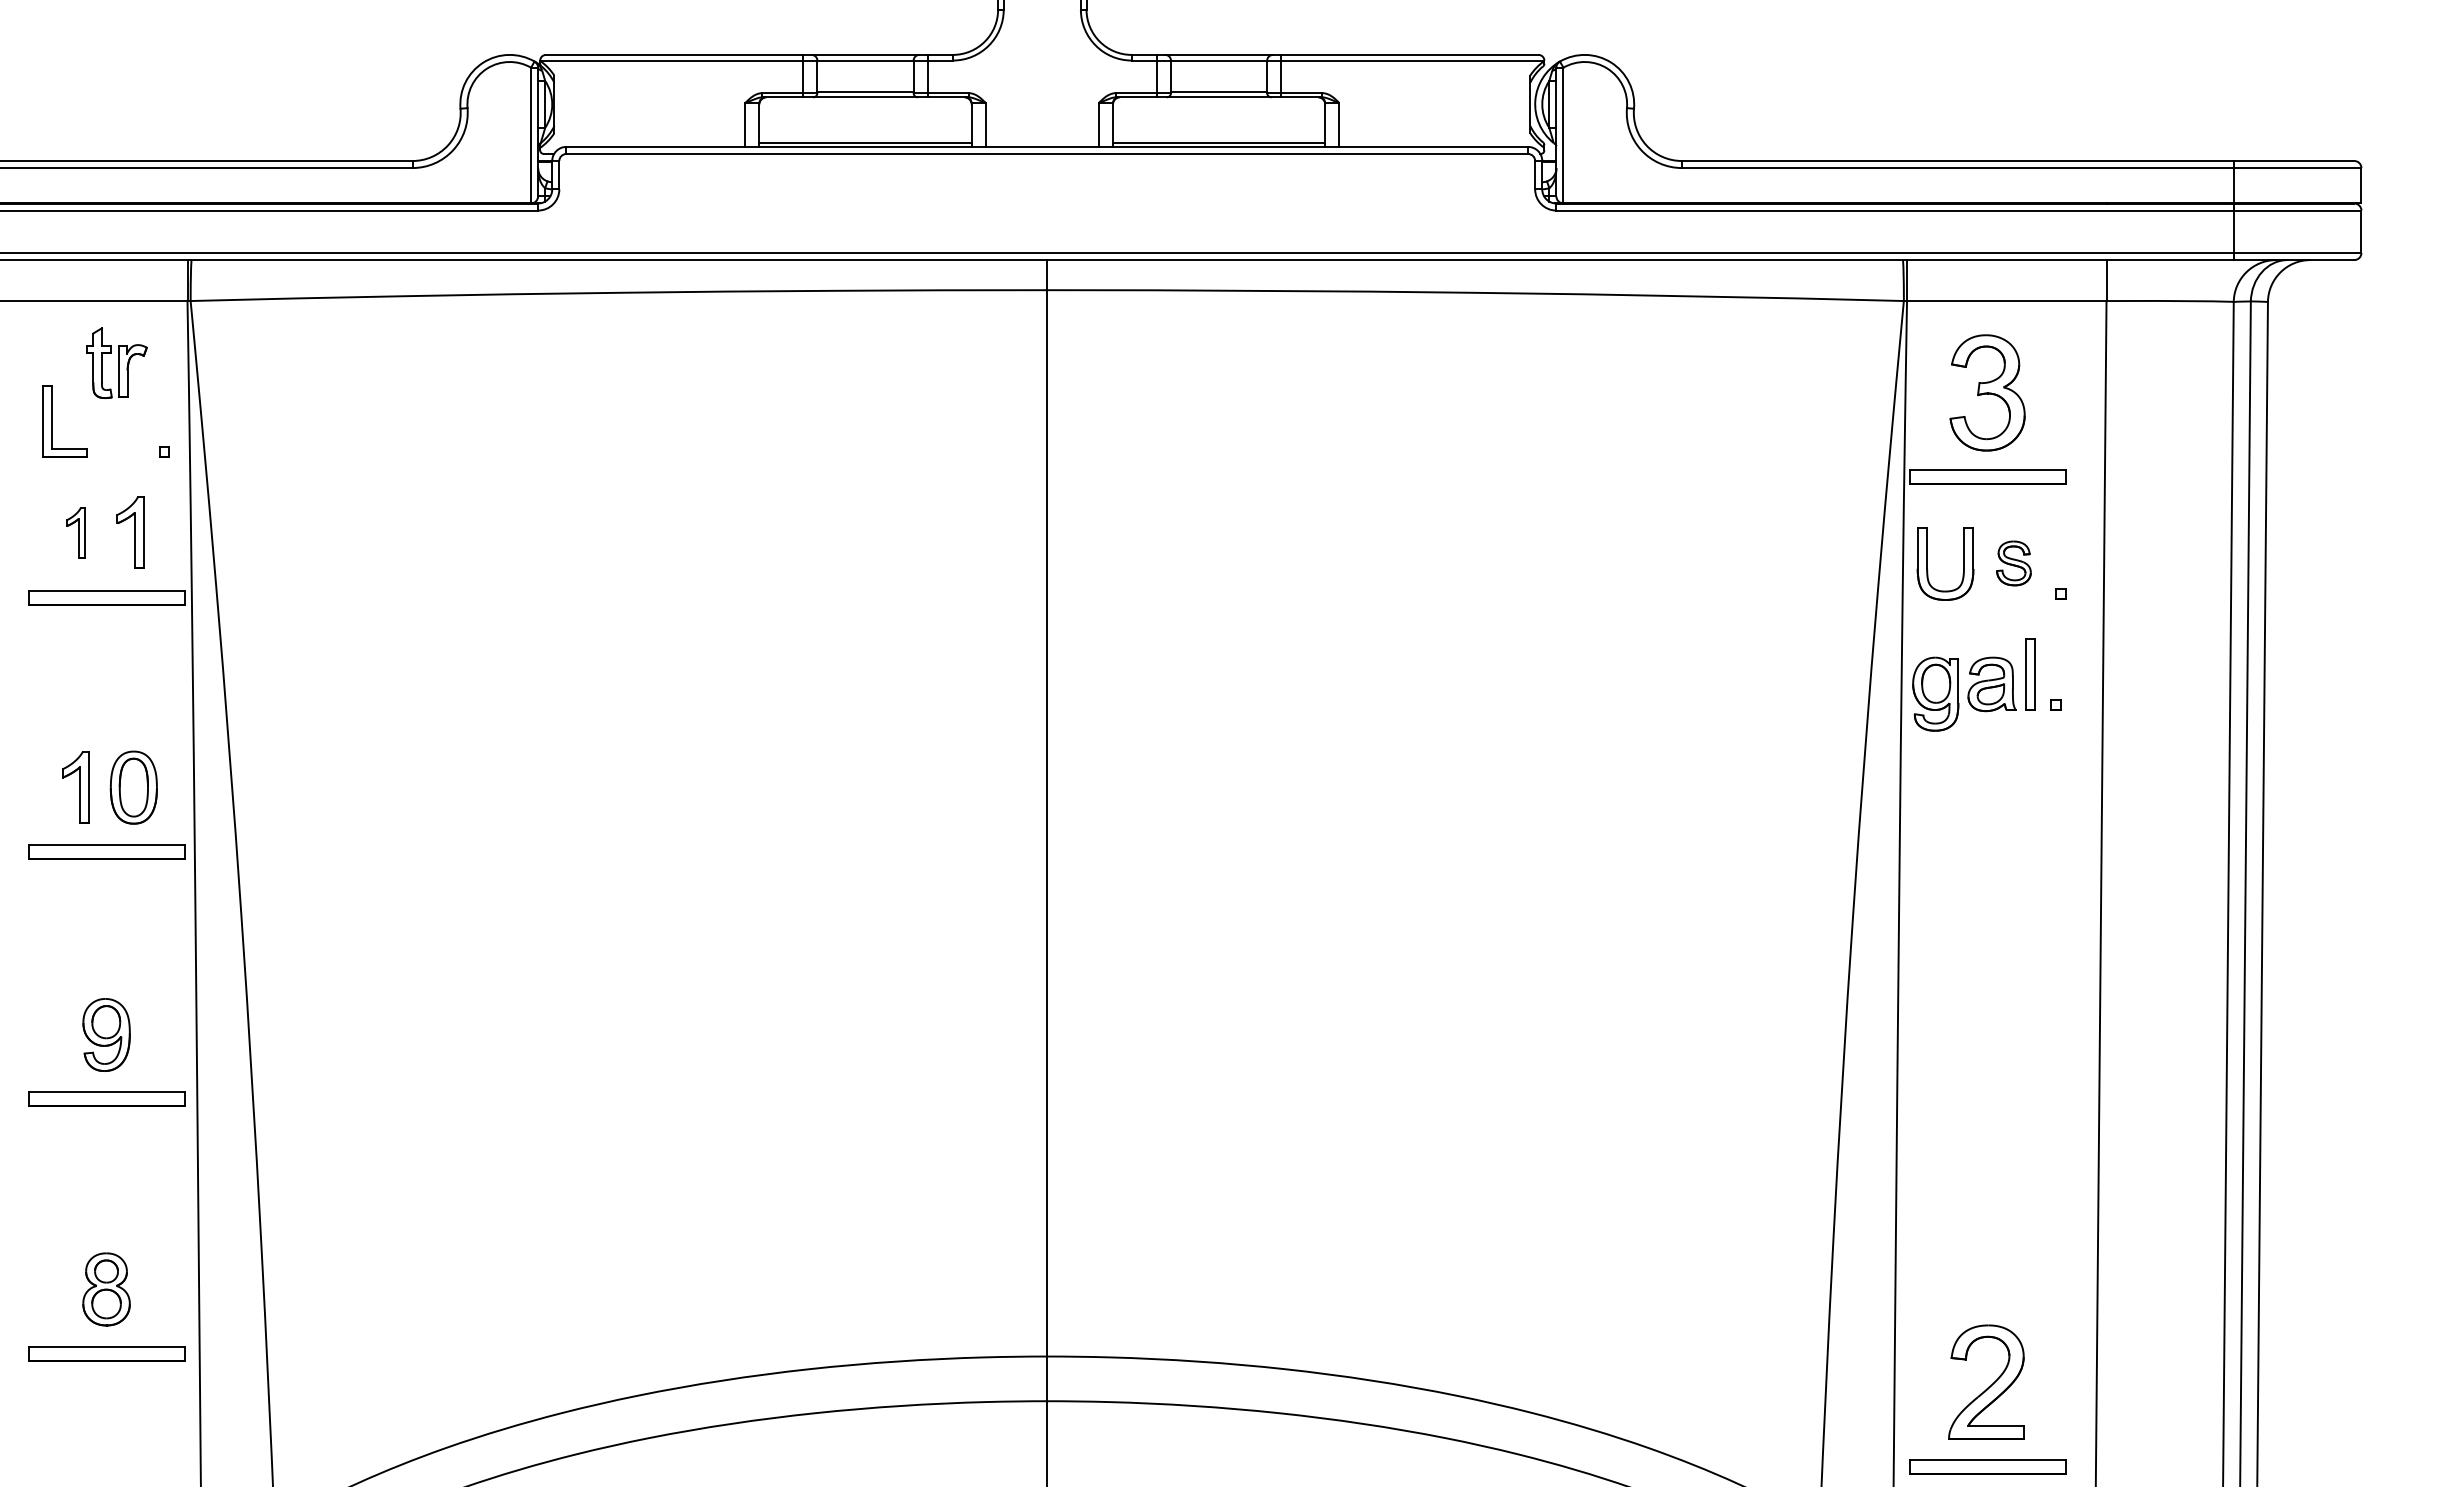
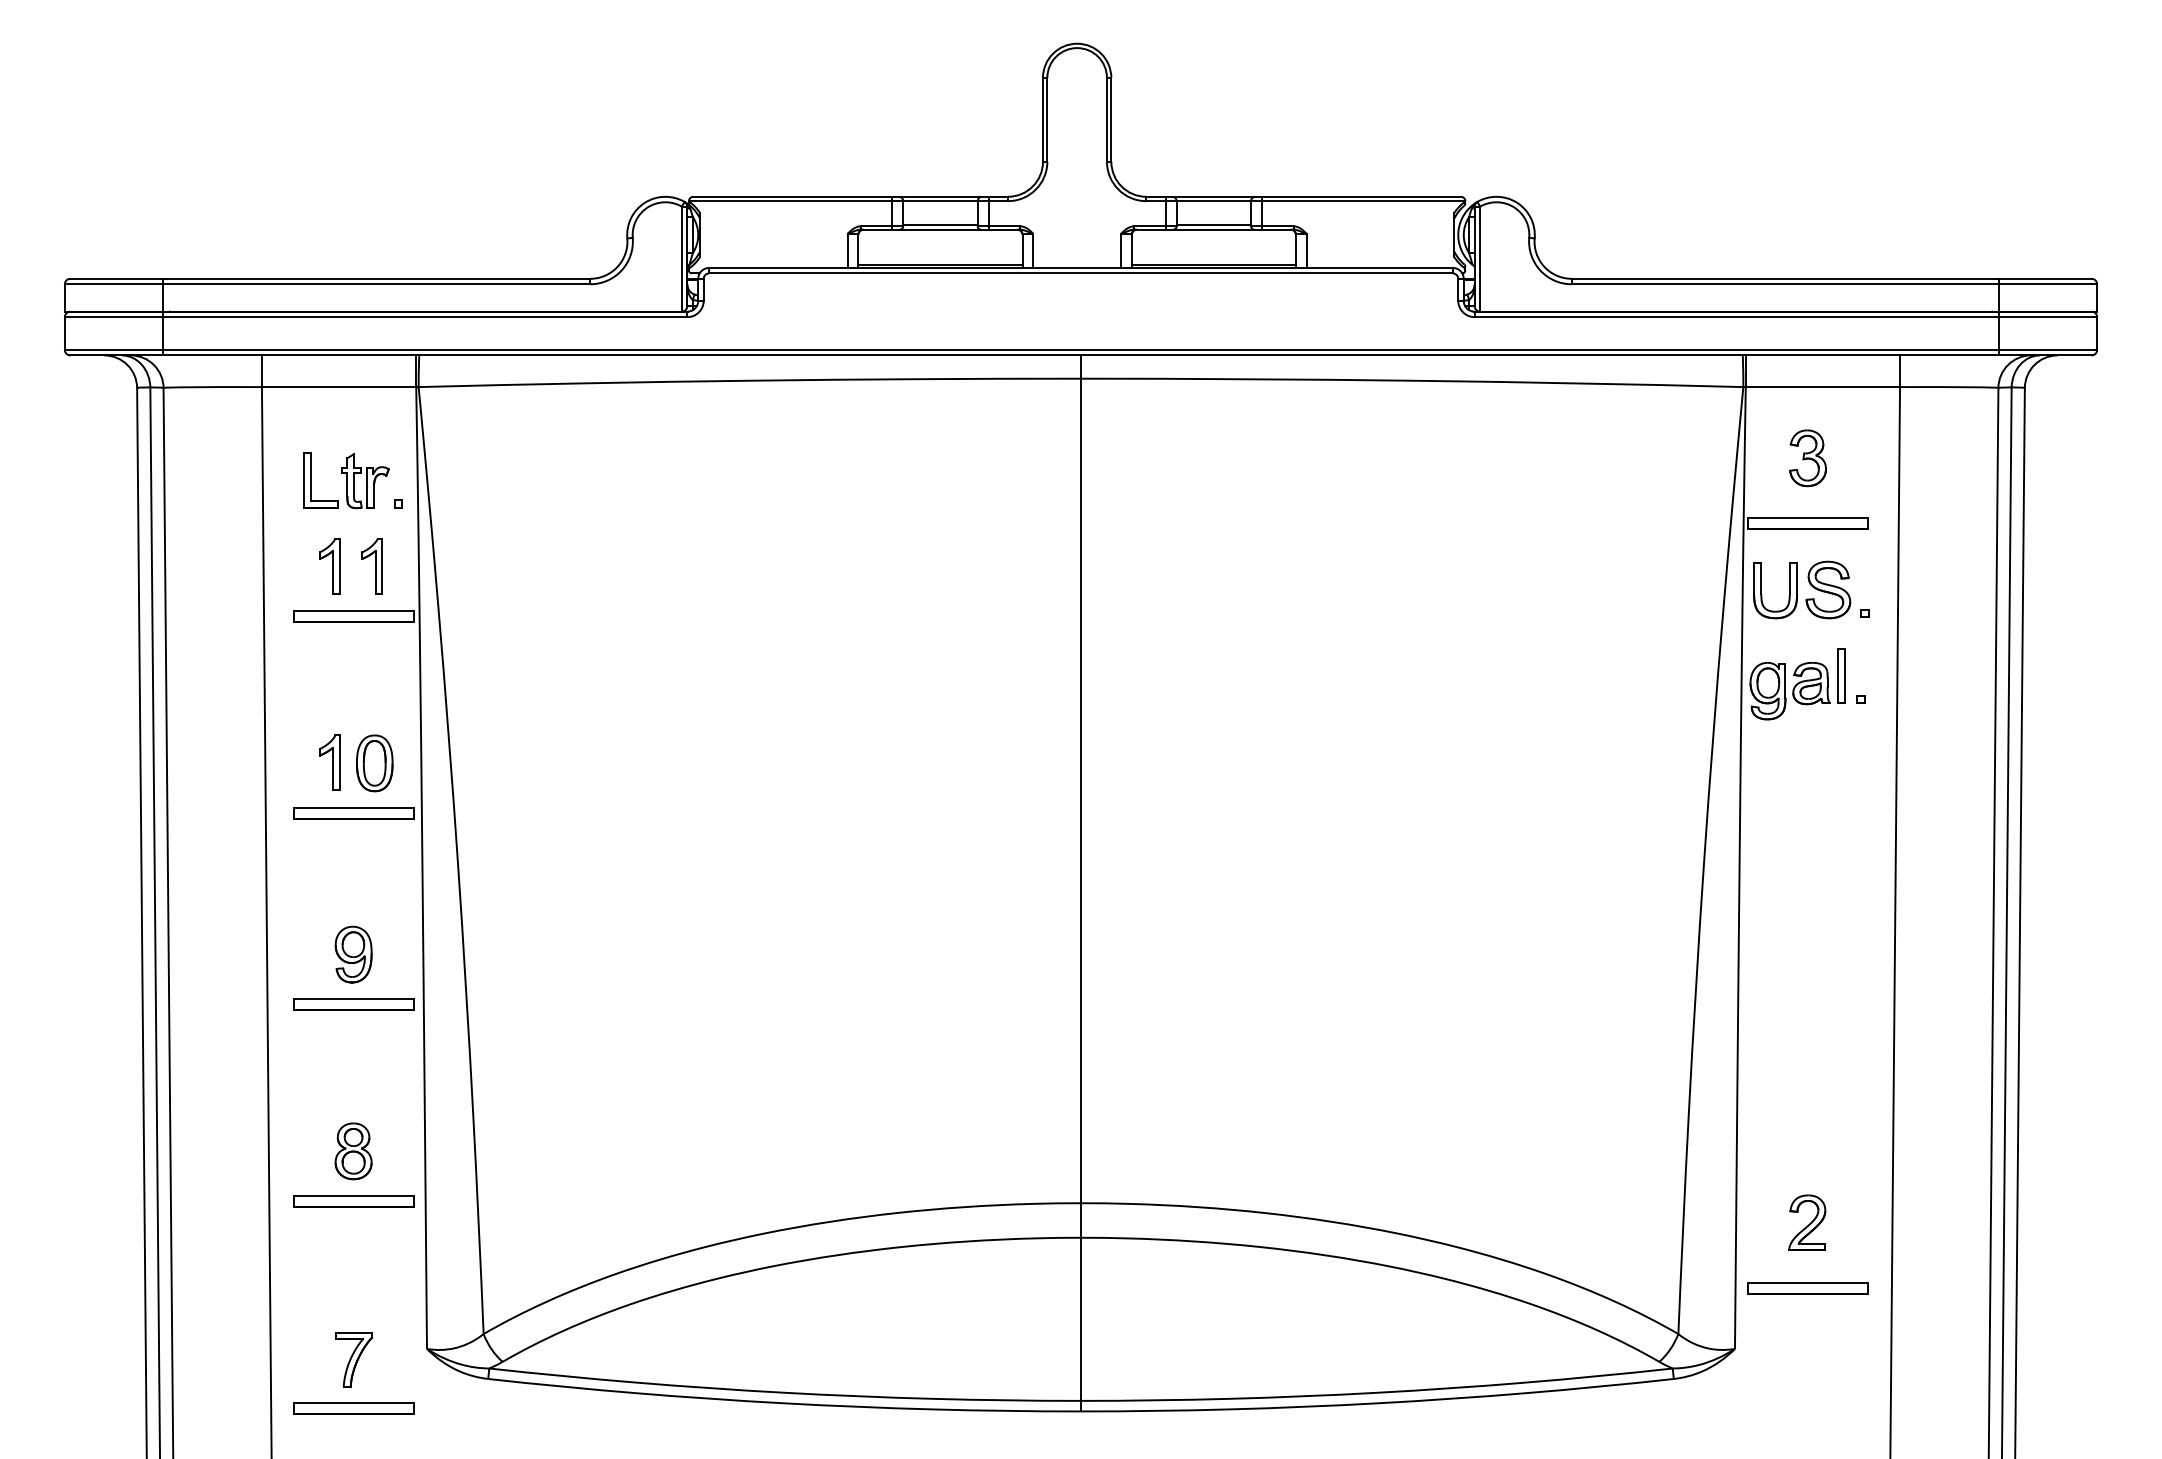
part: (116, 363) -> (365, 481), moved
part: (1986, 393) -> (1807, 458), size x0.62
part: (75, 533) -> (329, 566), size x1.43
part: (2014, 562) -> (1828, 589), size x1.67
part: (1986, 1381) -> (1807, 1222), size x0.62

